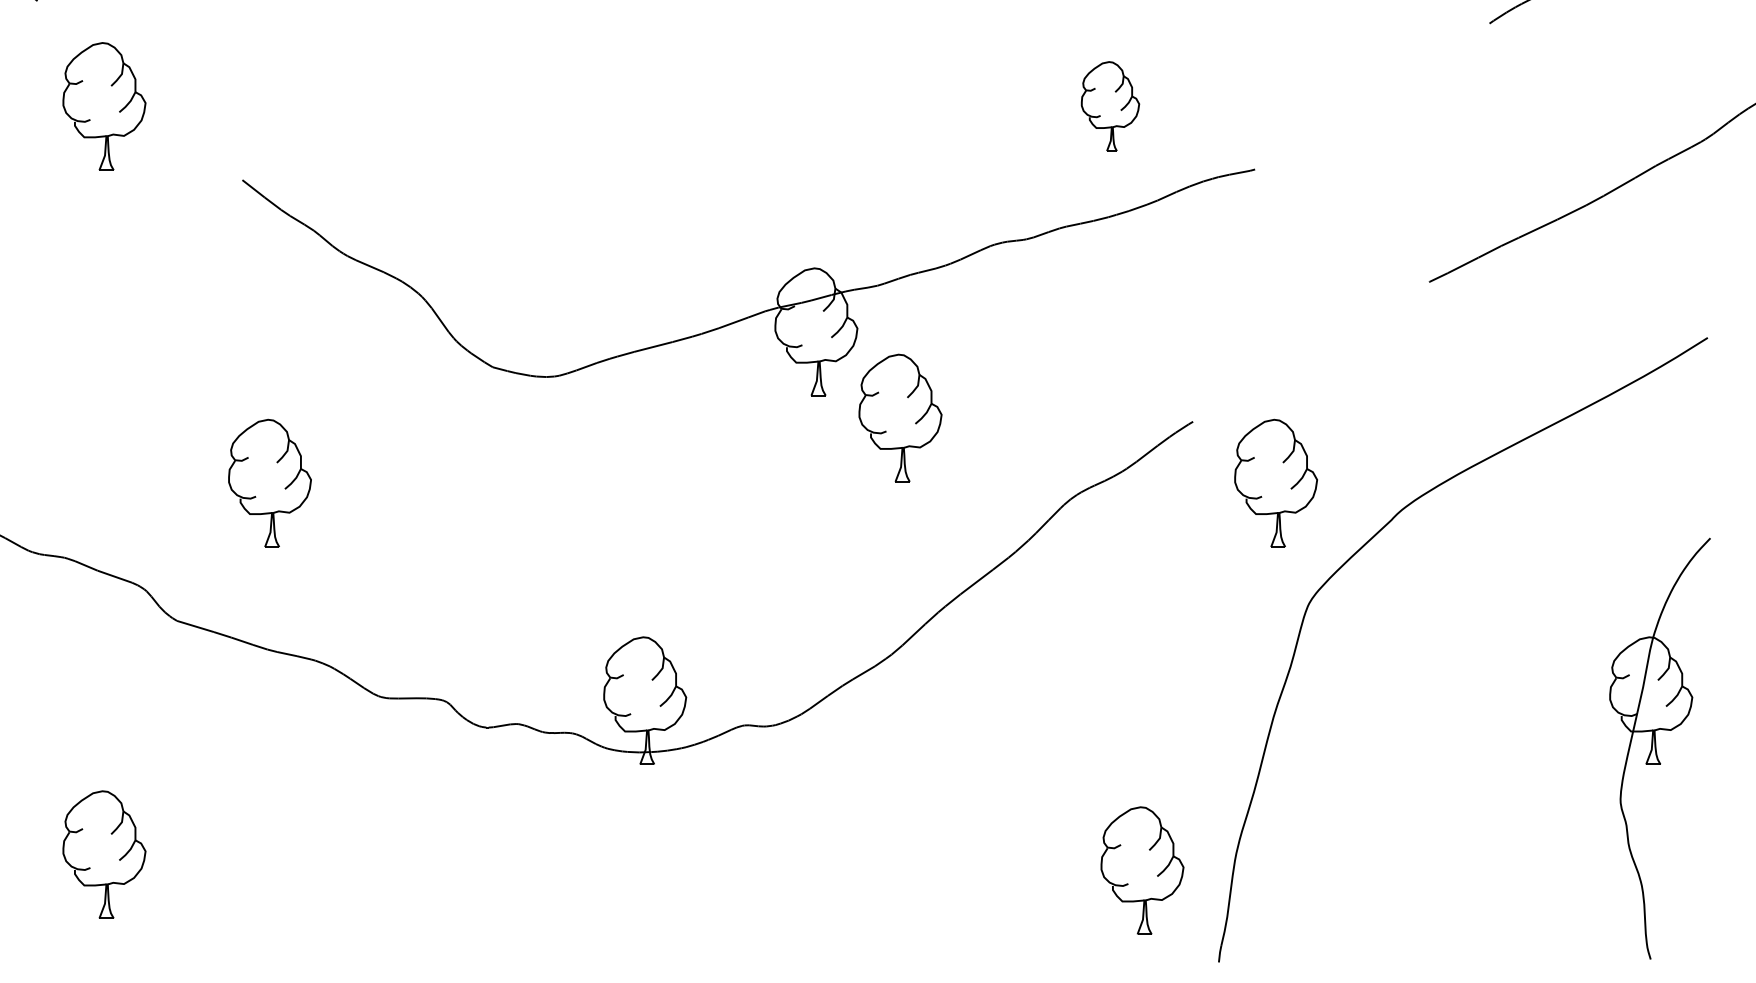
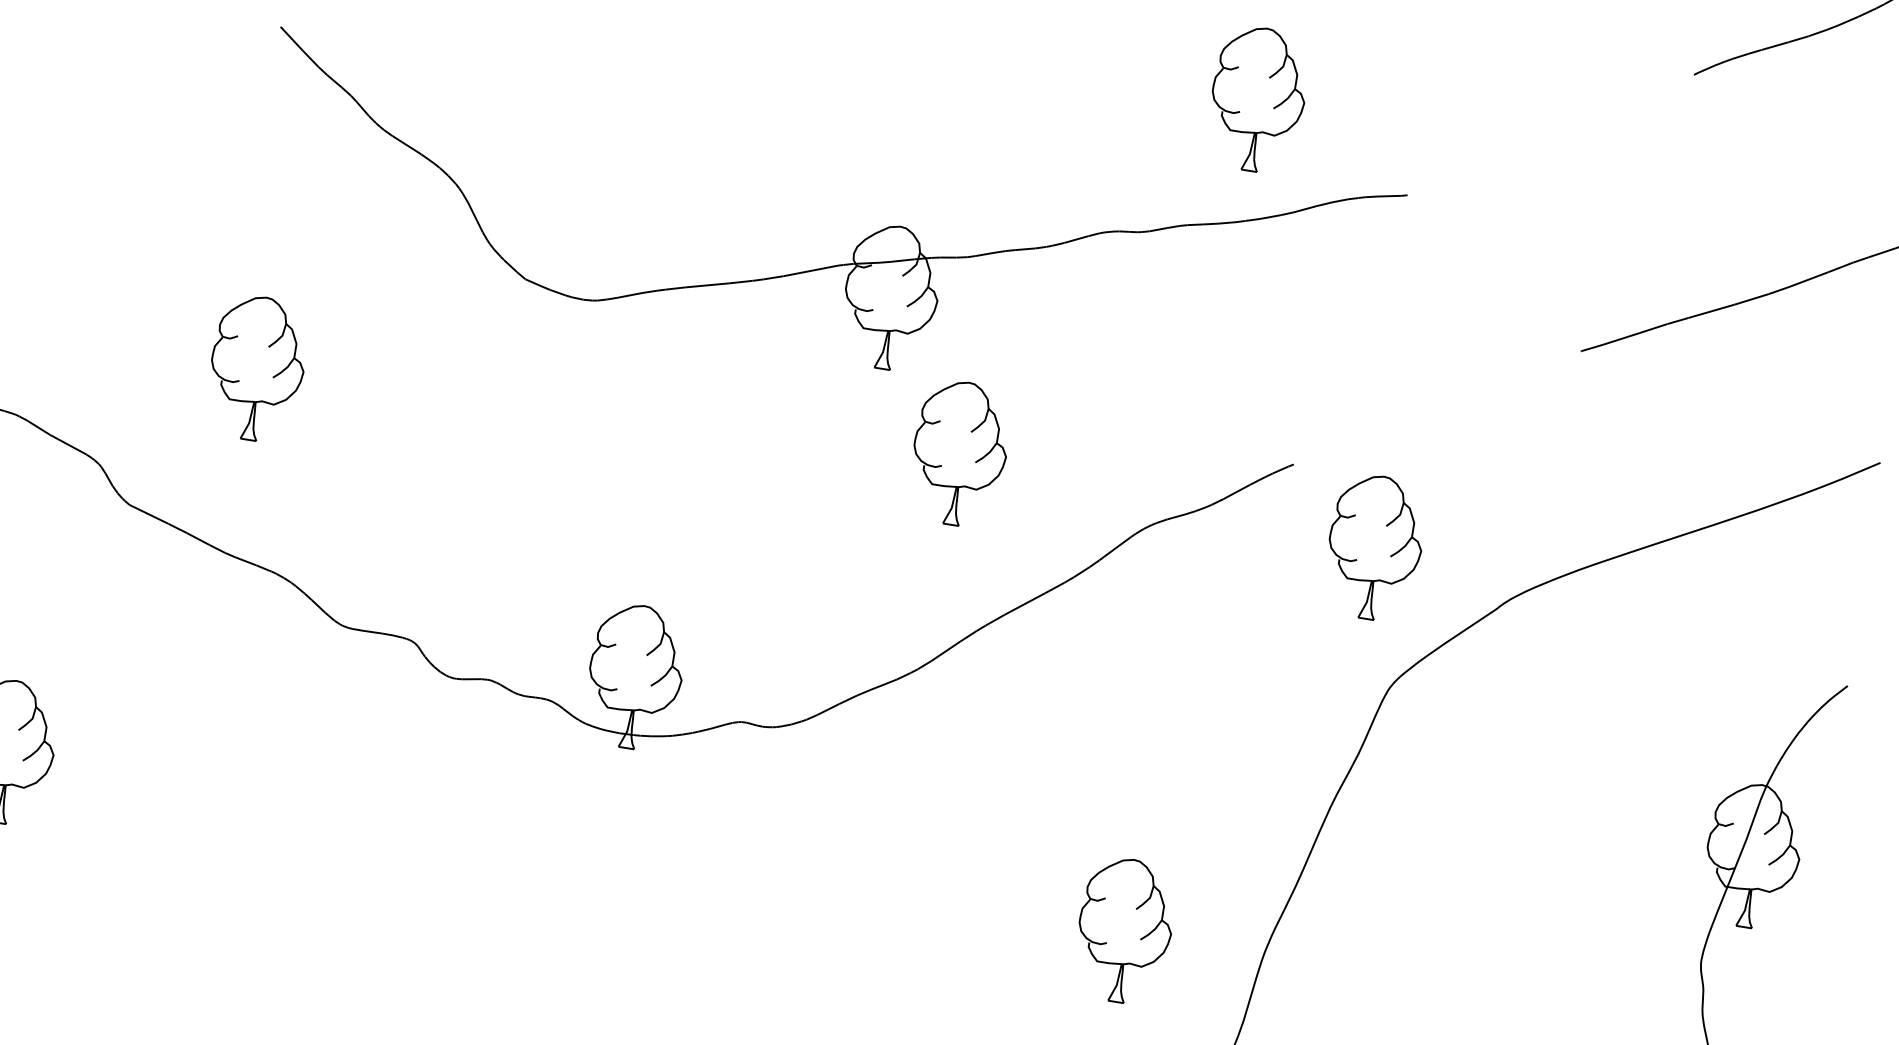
part: (1110, 106) -> (1258, 99), size x1.43
part: (900, 417) -> (959, 452), moved
part: (1142, 870) -> (1125, 930), moved

